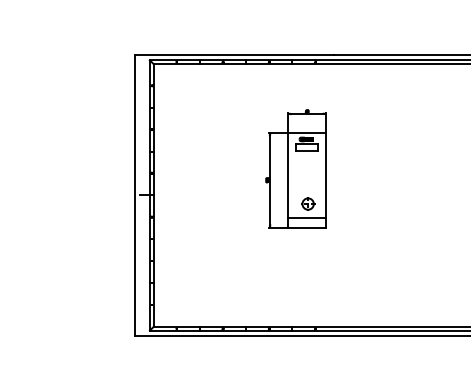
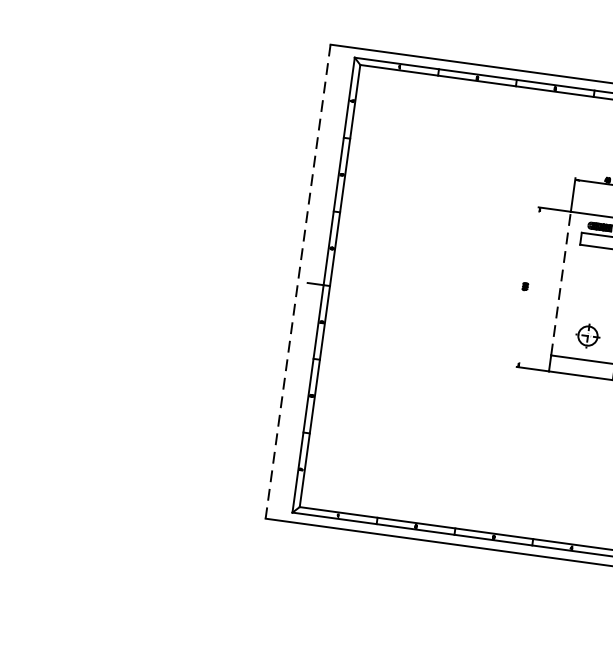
line: (288, 175) -> (561, 283), solid -> dashed
line: (270, 180) -> (530, 287), removed
line: (134, 195) -> (297, 281), solid -> dashed

